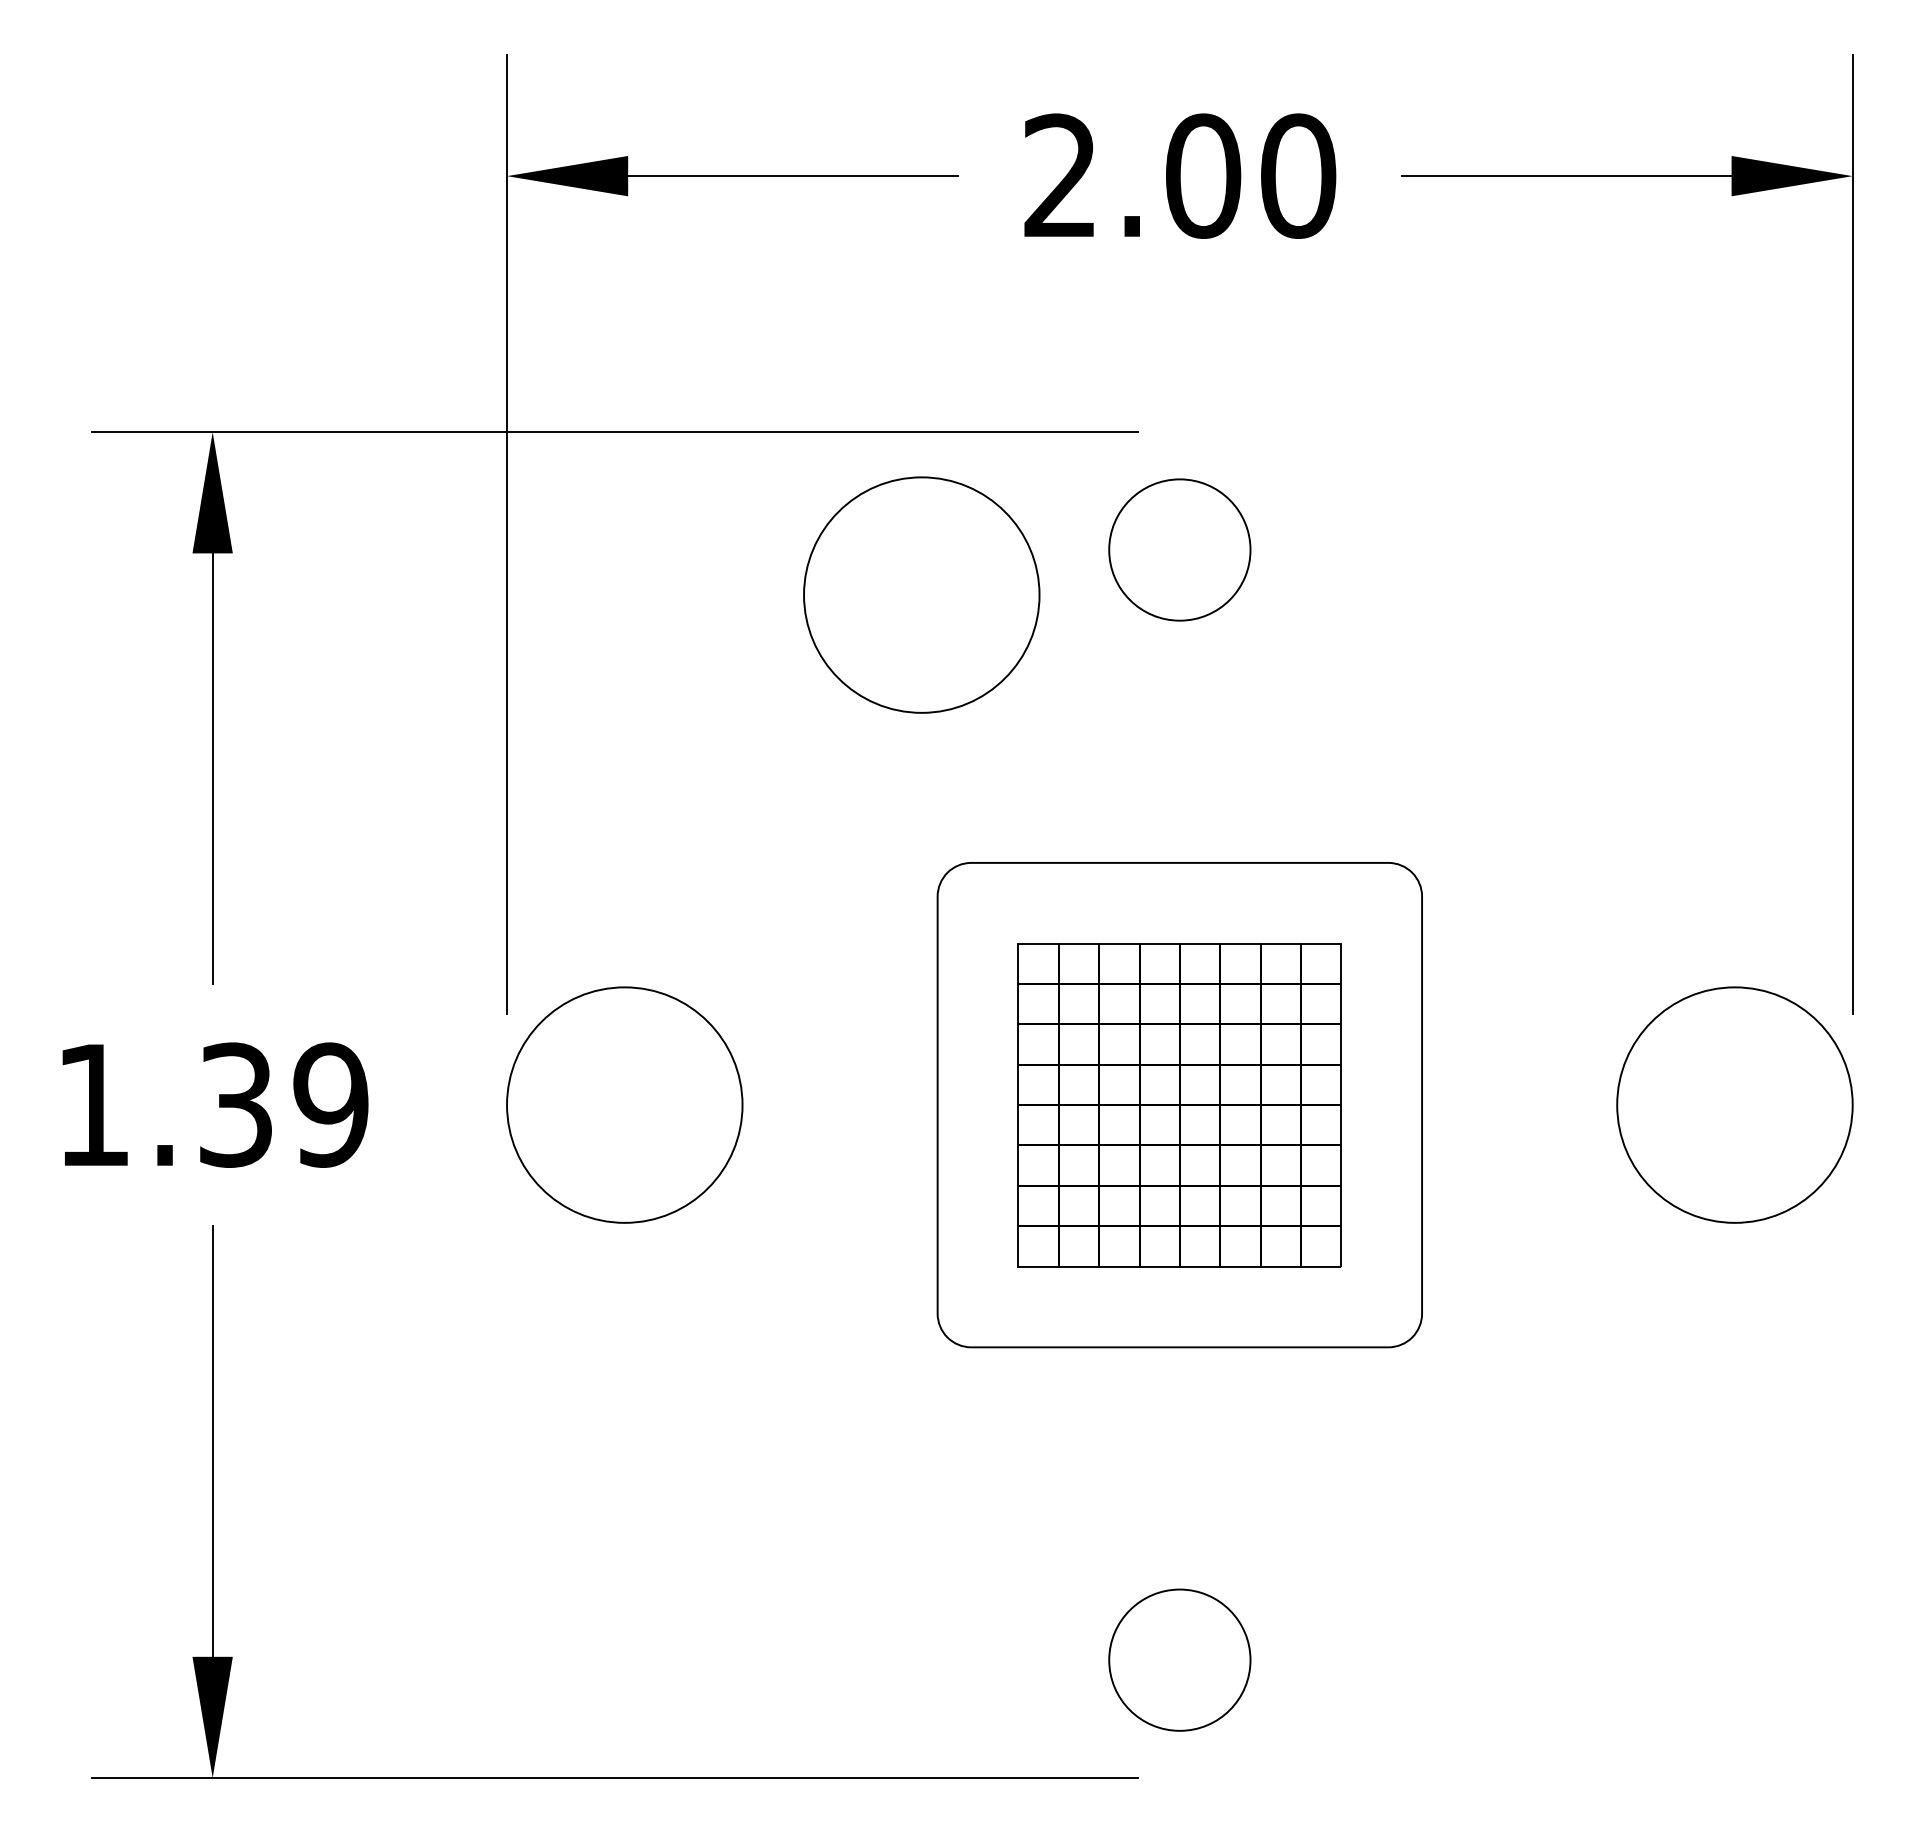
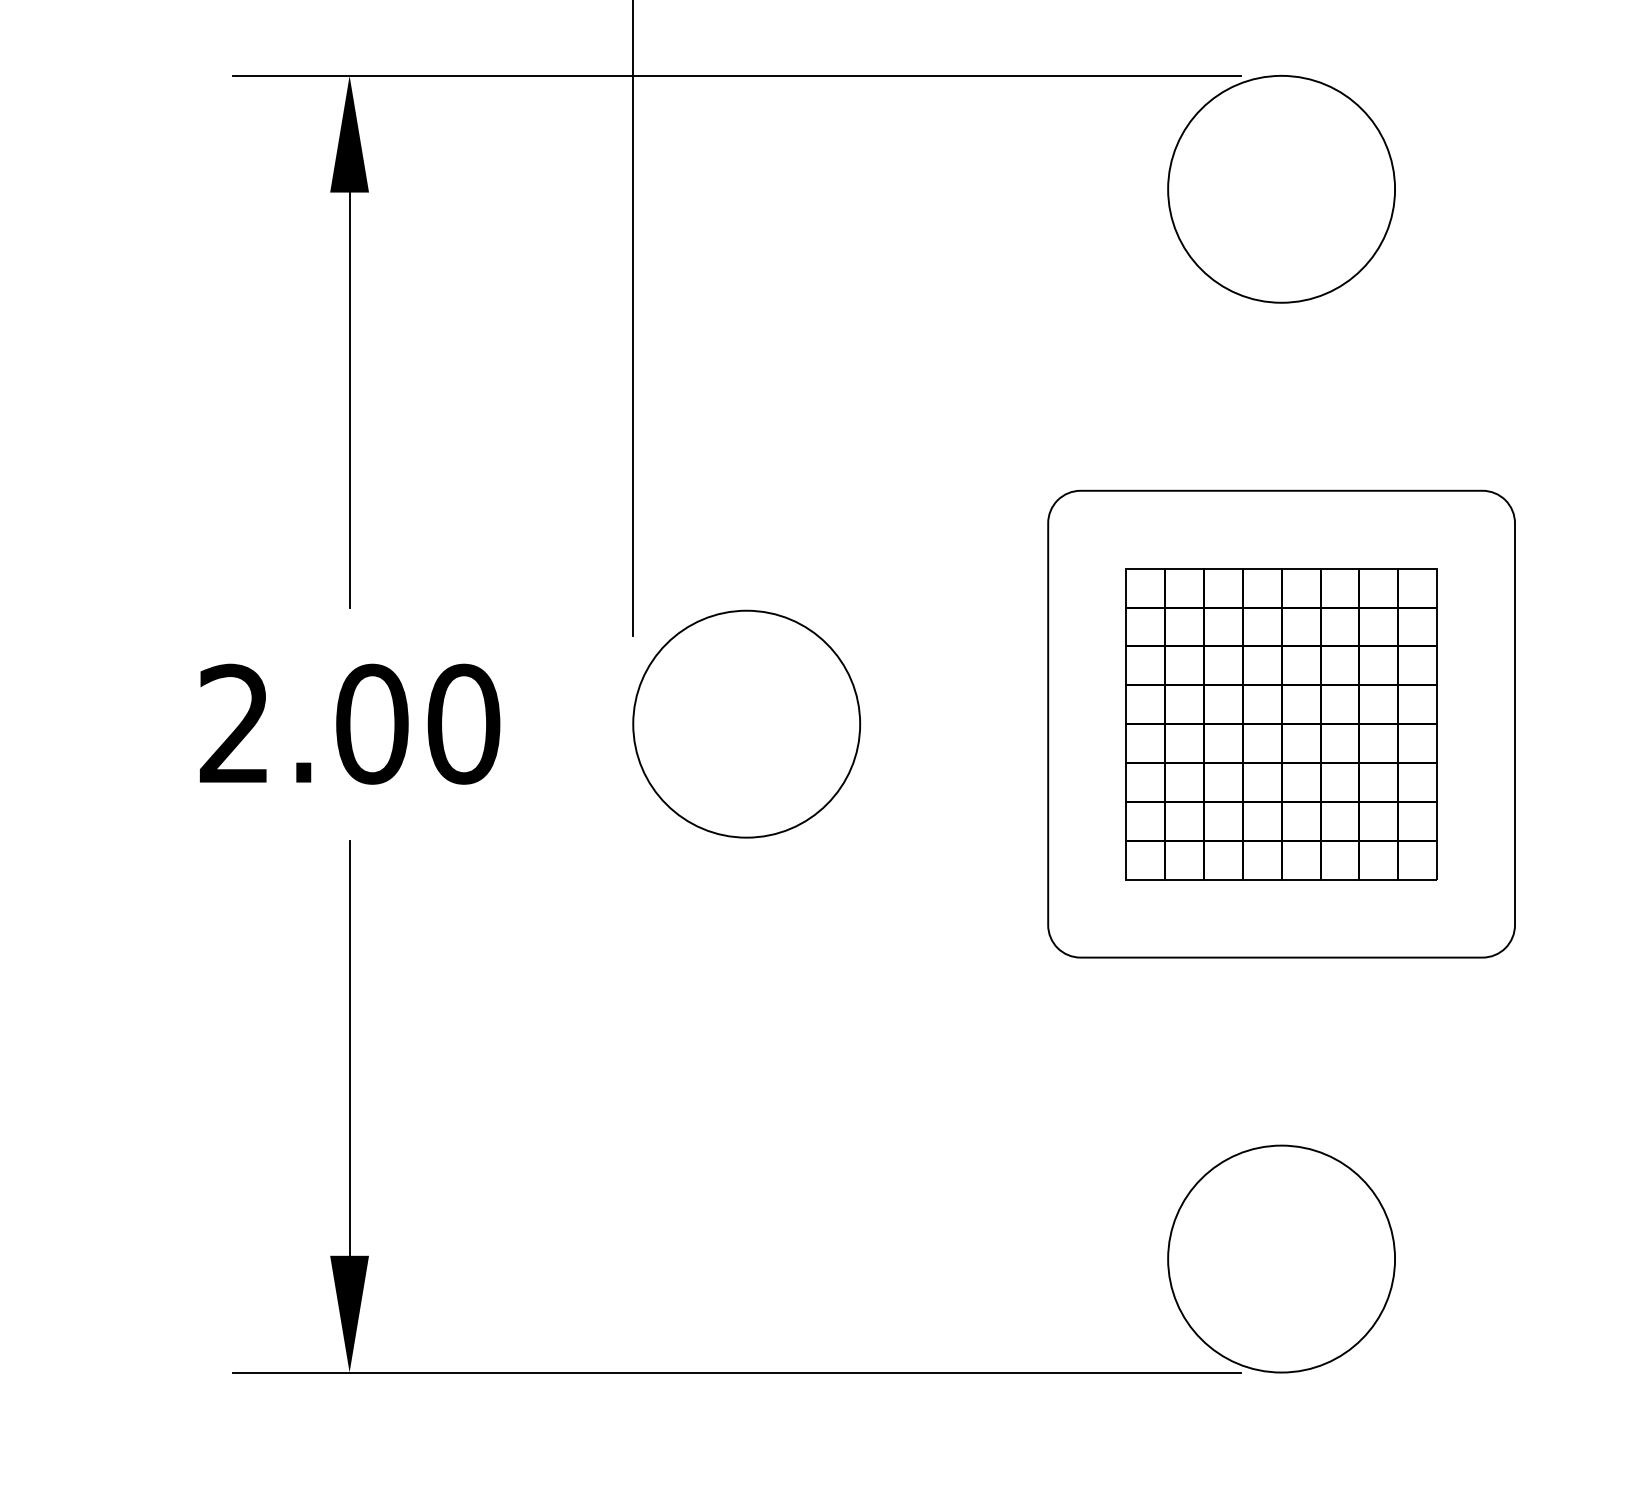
circle: (1179, 549) -> (1281, 188), size x1.67
circle: (921, 594) -> (1032, 232), removed
text: (213, 1104) -> (350, 723), 1.39 -> 2.00
circle: (1179, 1659) -> (1281, 1258), size x1.67

